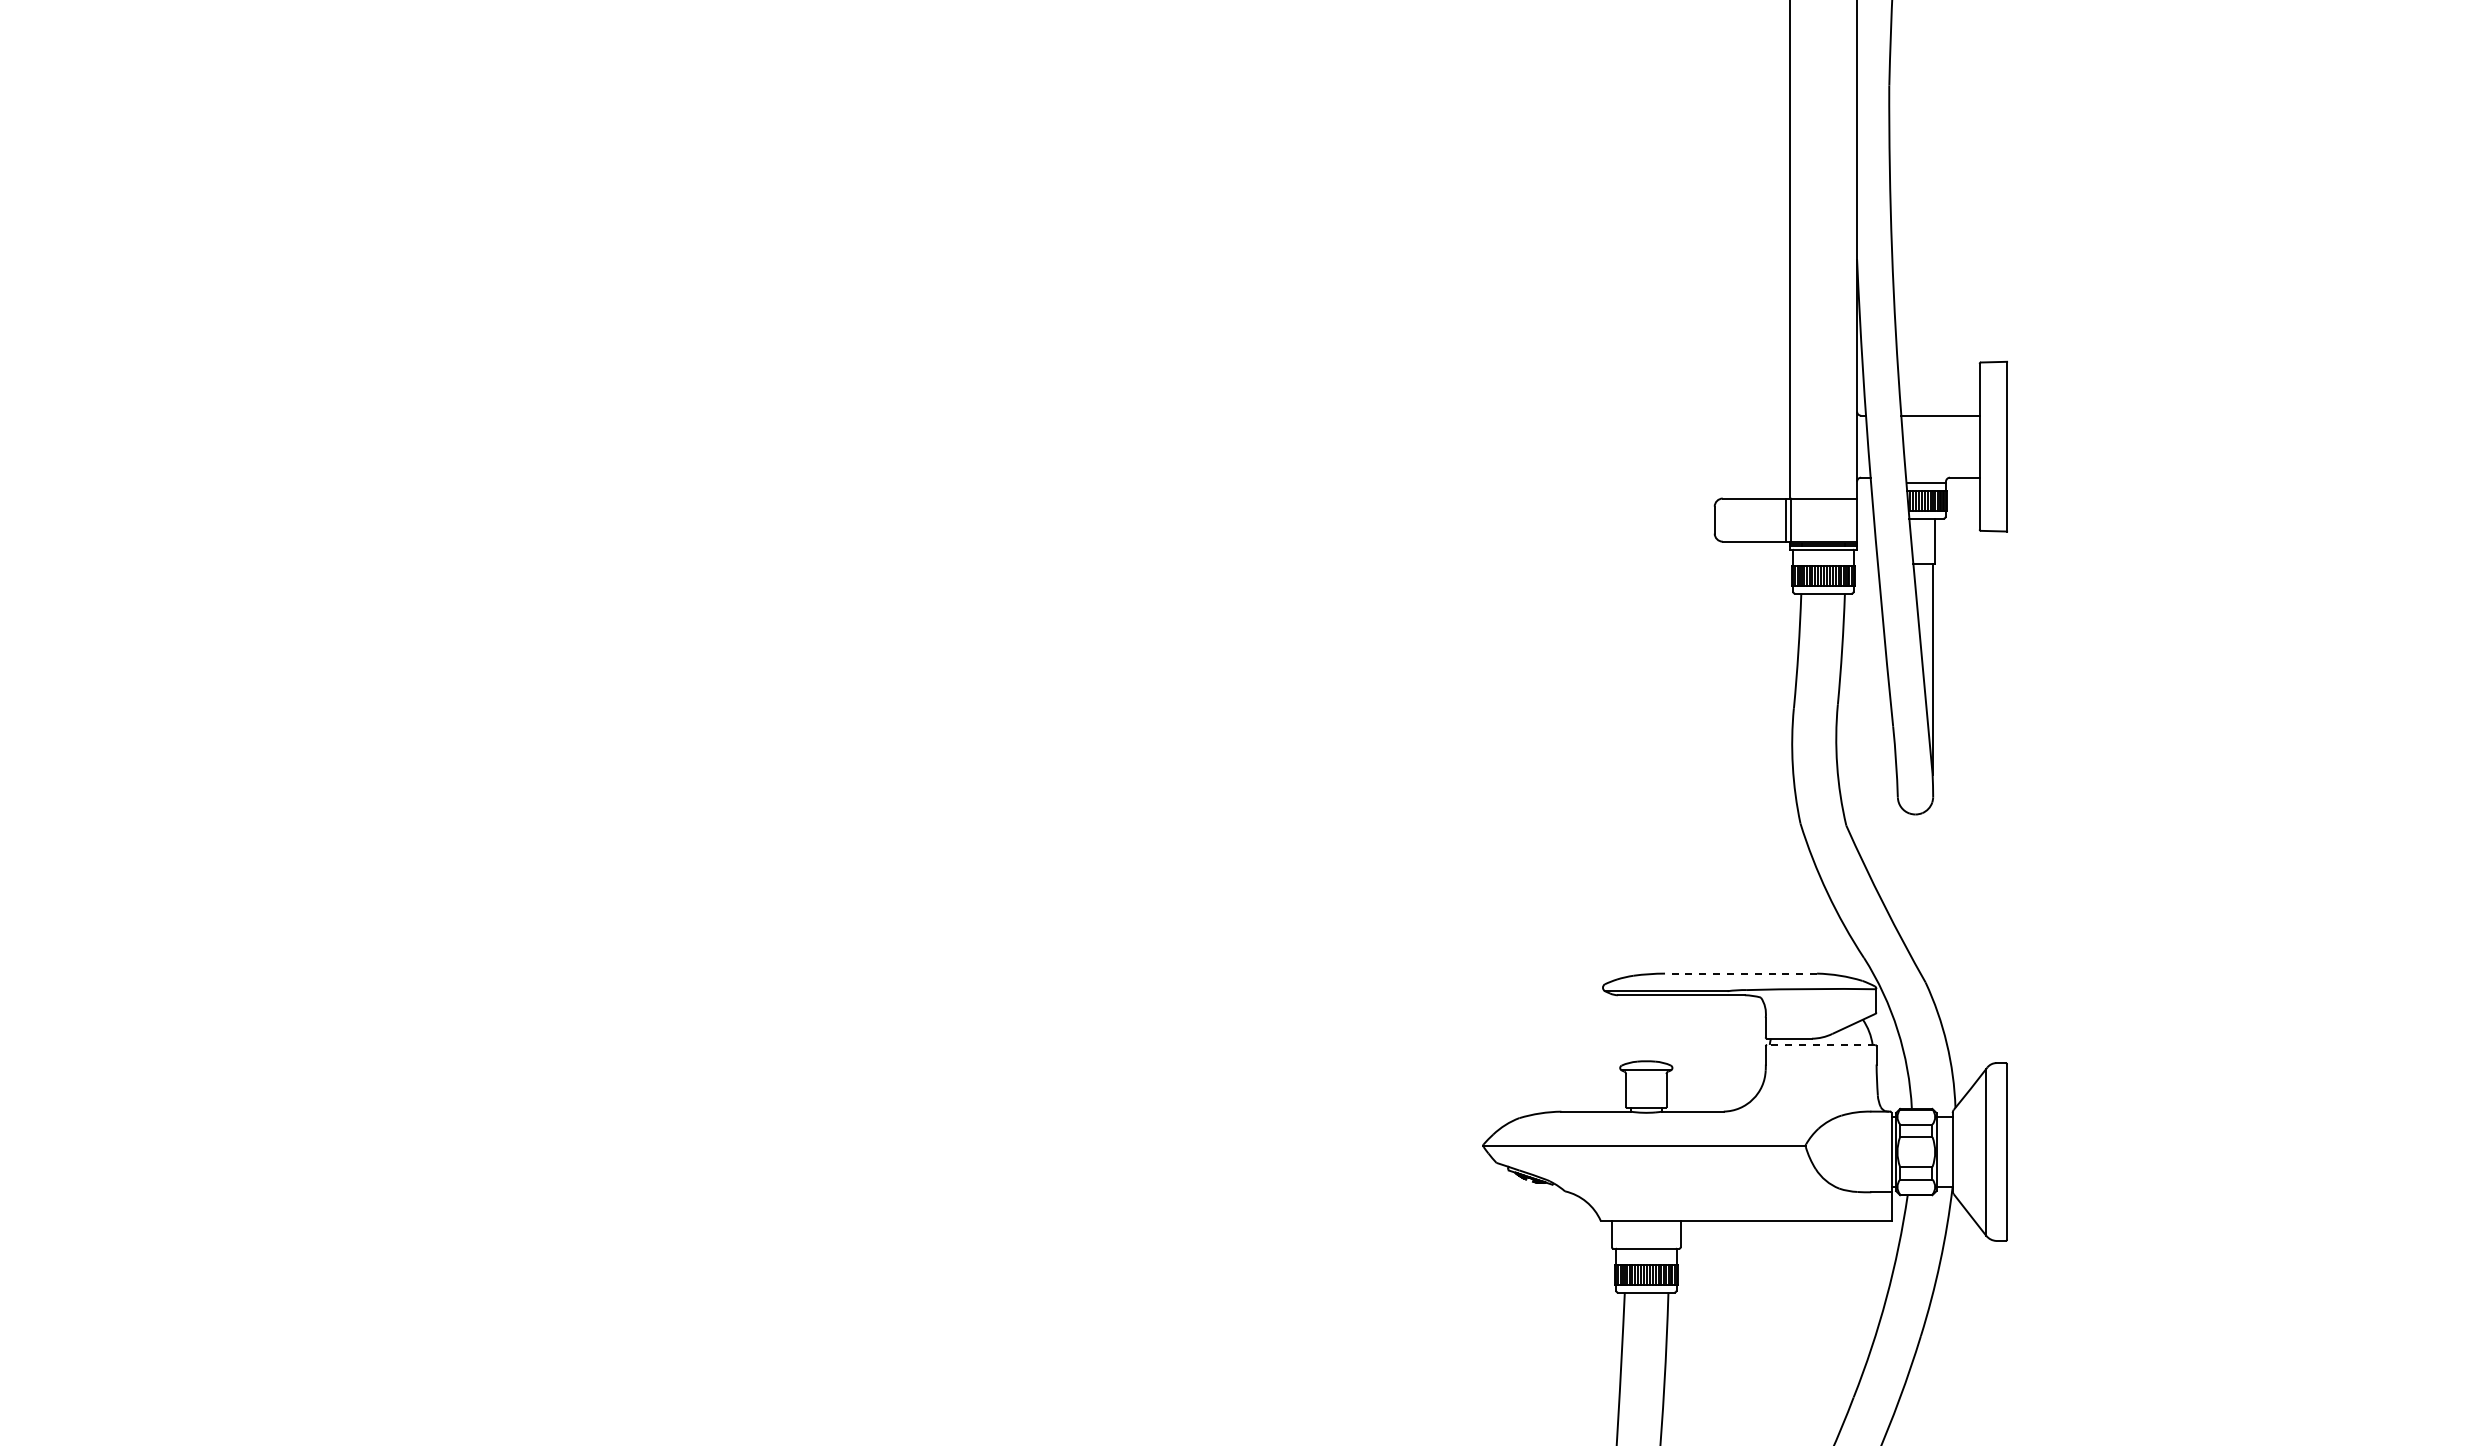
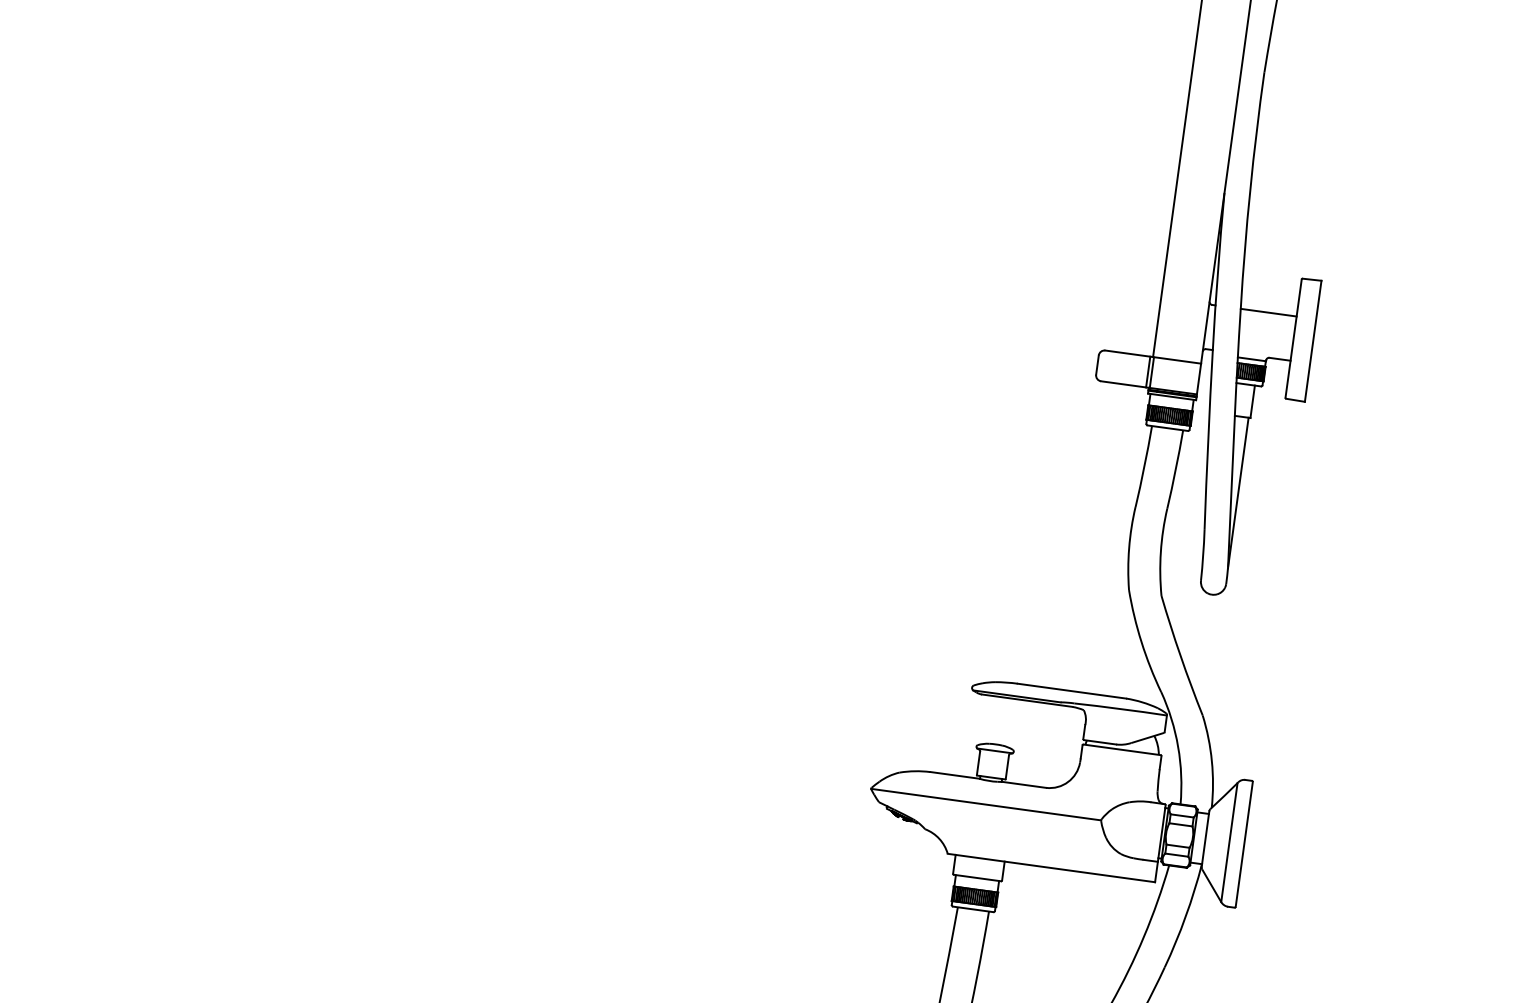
line: (1740, 973) -> (1071, 691), dashed -> solid
line: (1820, 1044) -> (1121, 749), dashed -> solid

